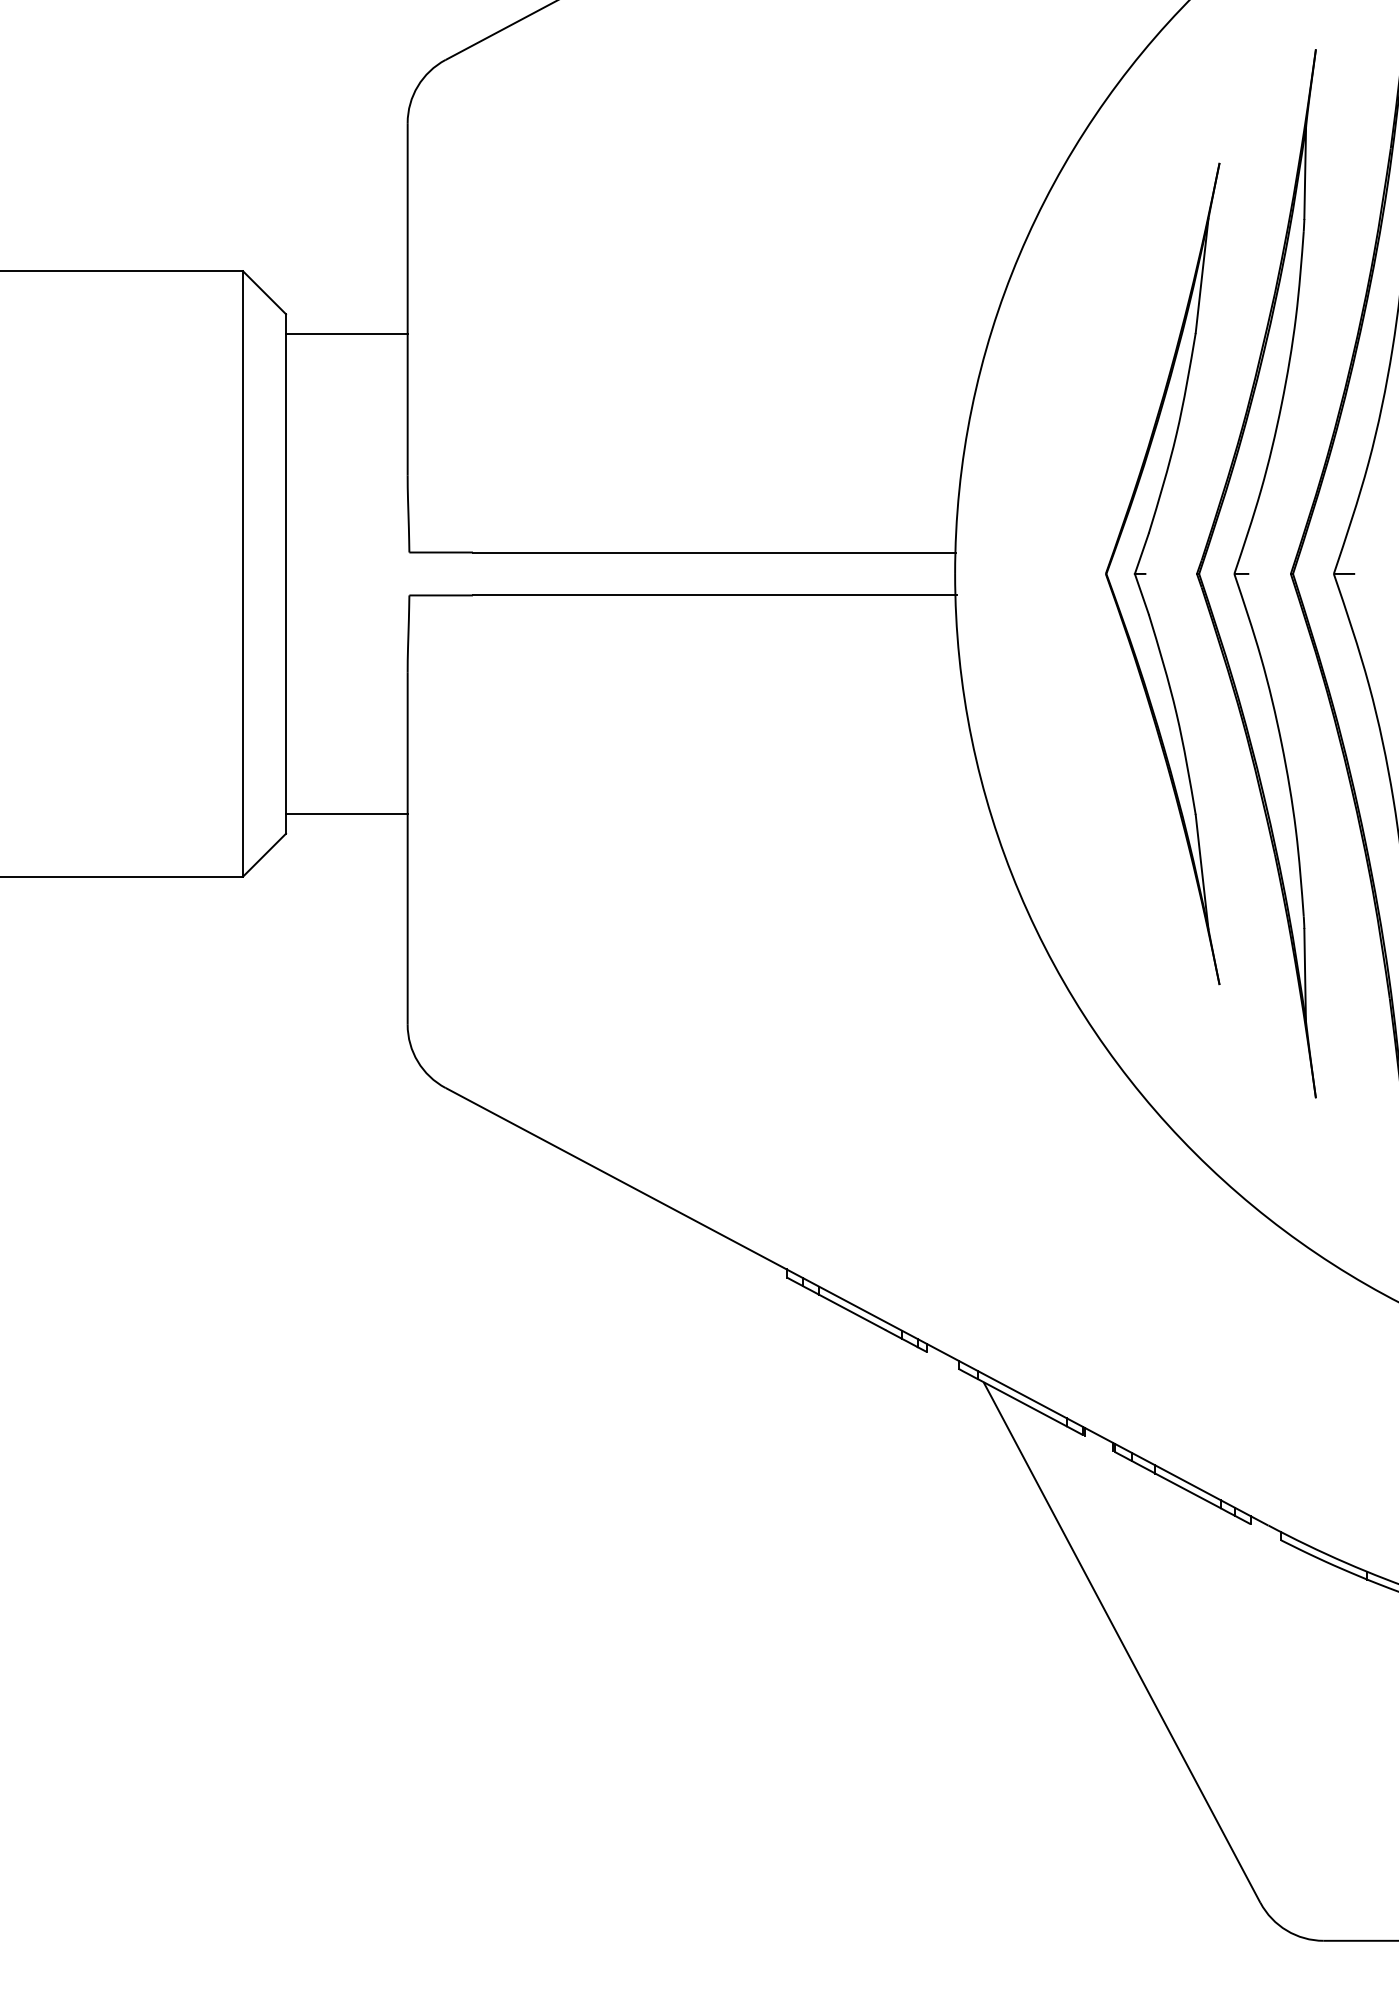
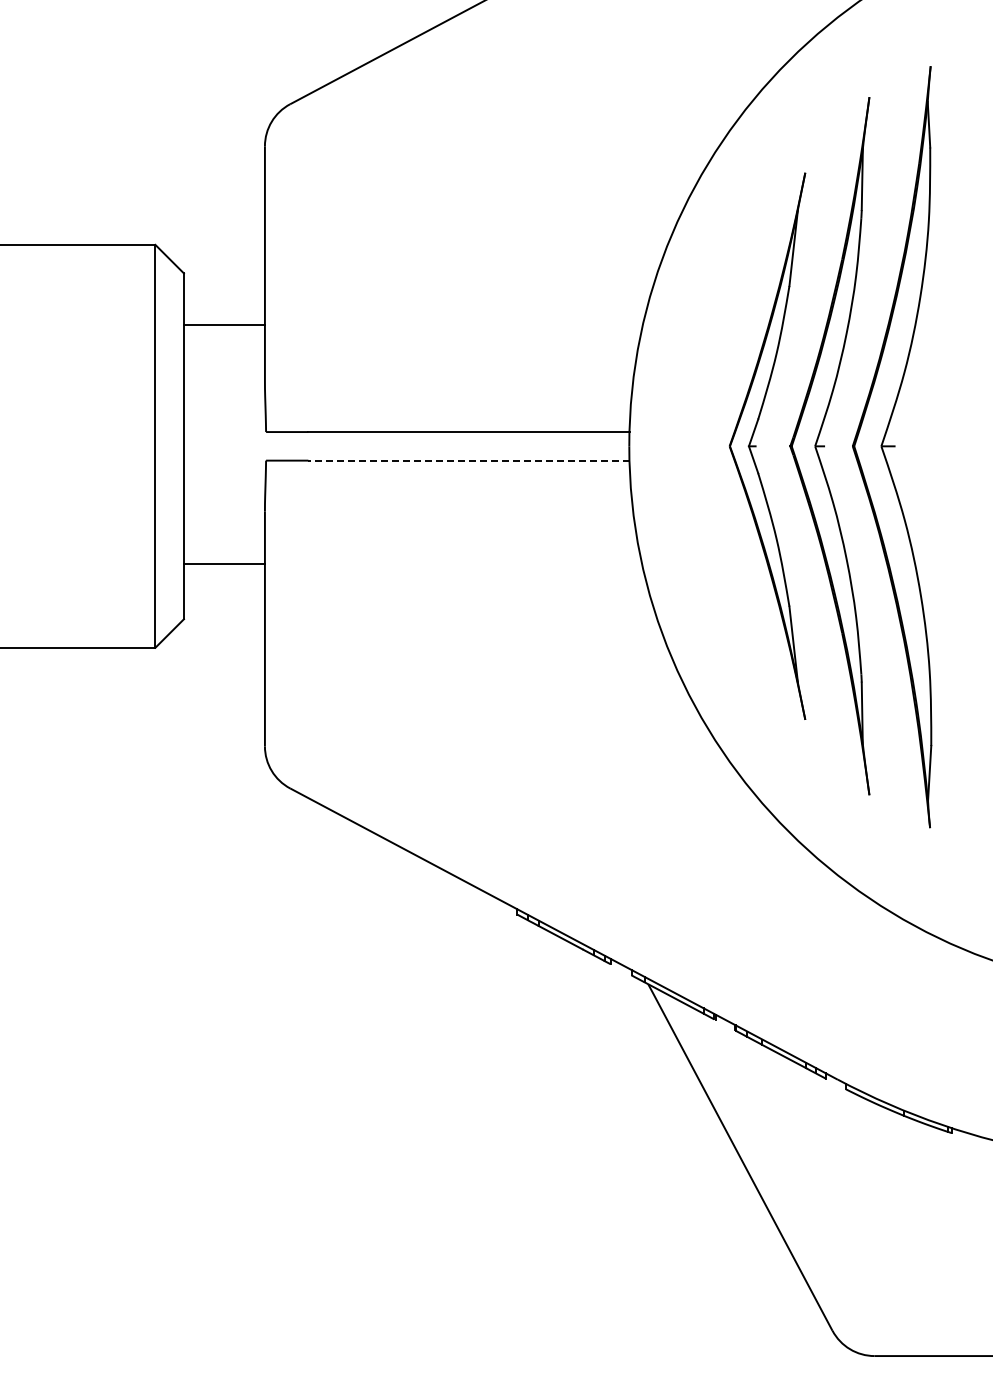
line: (345, 333) -> (223, 324), moved
line: (715, 595) -> (469, 460), solid -> dashed
line: (345, 813) -> (223, 563), moved

